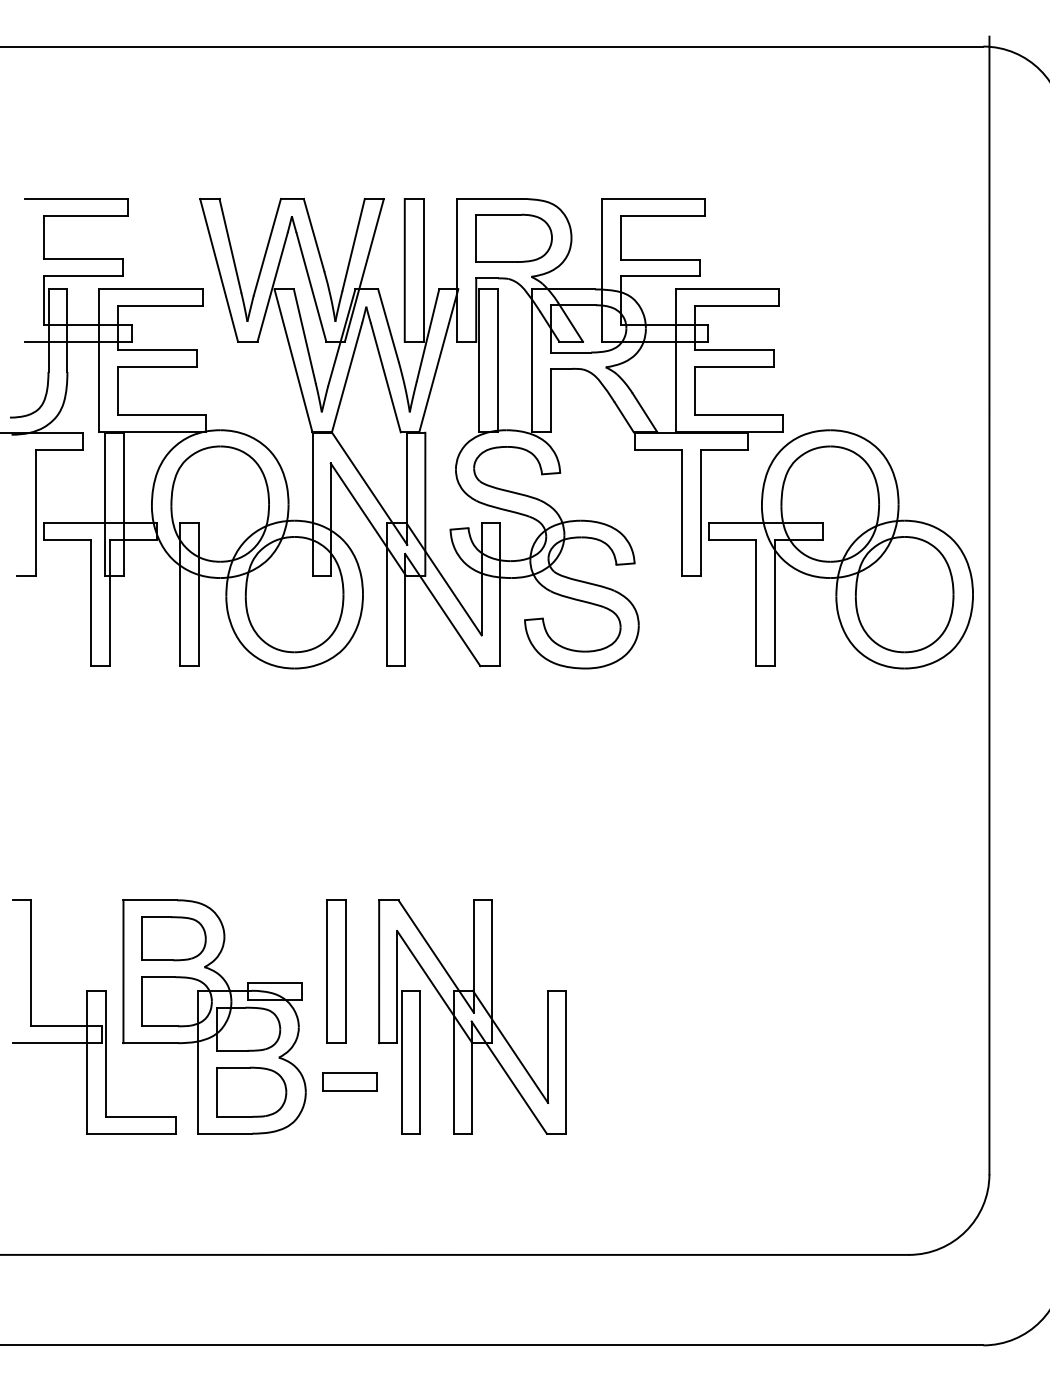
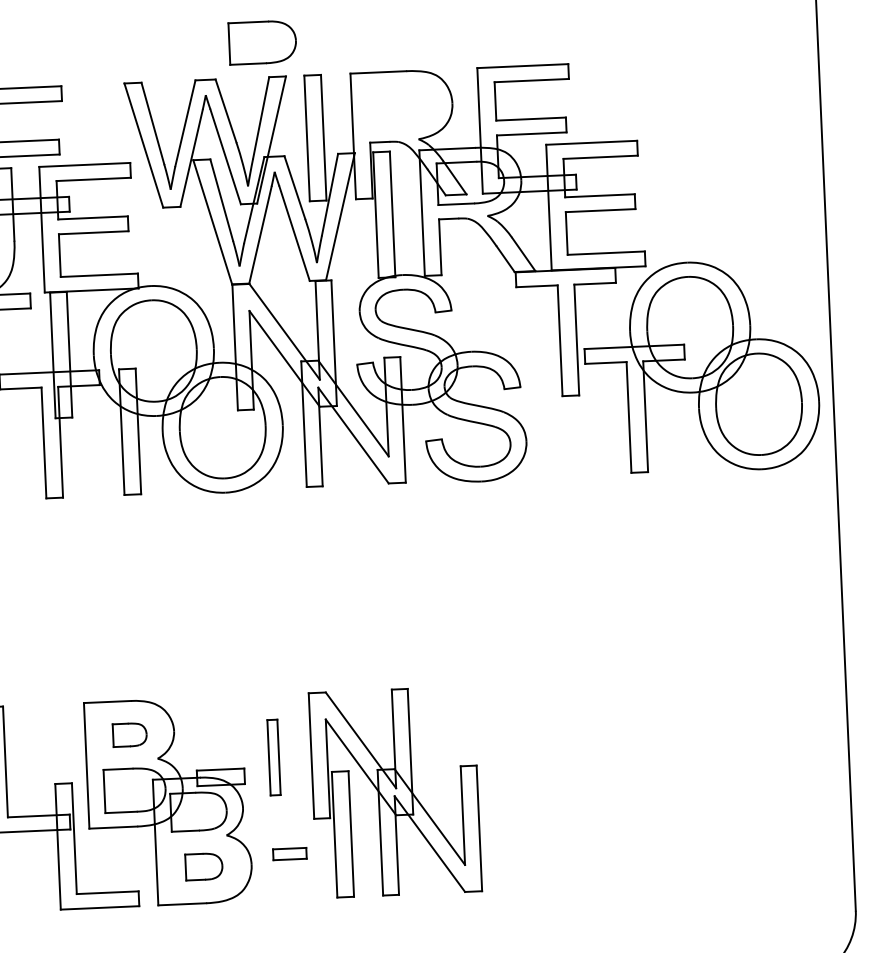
part: (513, 237) -> (262, 41), moved
part: (173, 938) -> (129, 734), size x0.6
part: (336, 971) -> (273, 757), size x0.6
part: (349, 1081) -> (289, 853), size x0.7
part: (251, 1091) -> (203, 866), size x0.6

